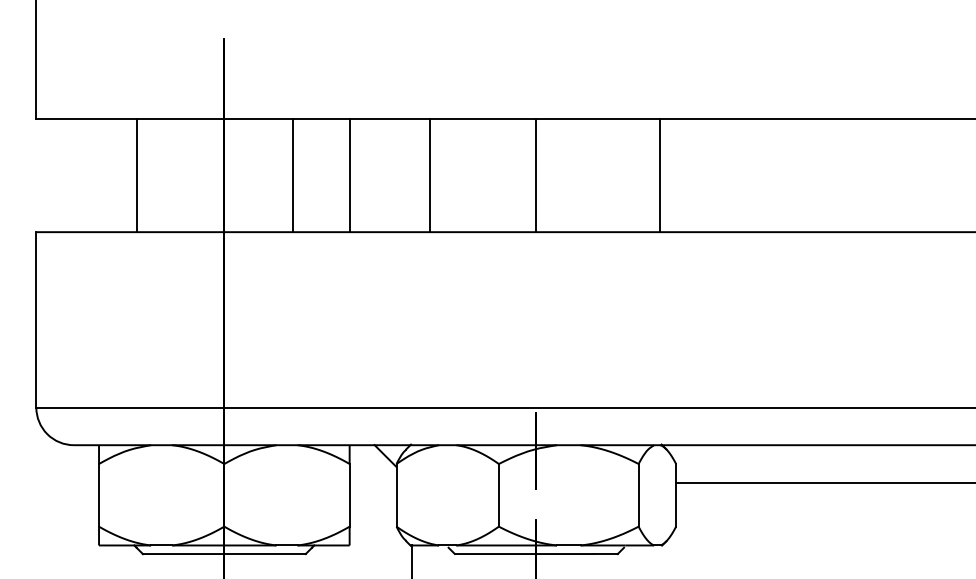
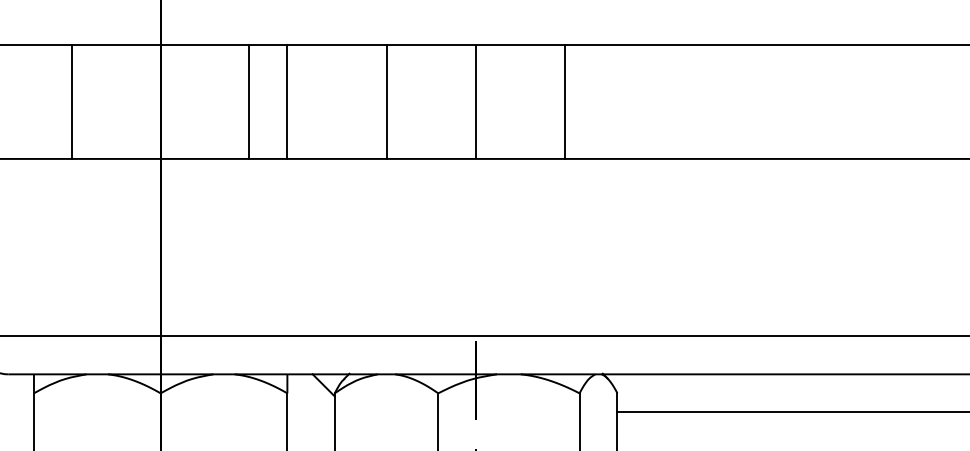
line: (293, 175) -> (249, 101), moved
line: (429, 175) -> (387, 101), moved
line: (660, 175) -> (565, 101), moved

